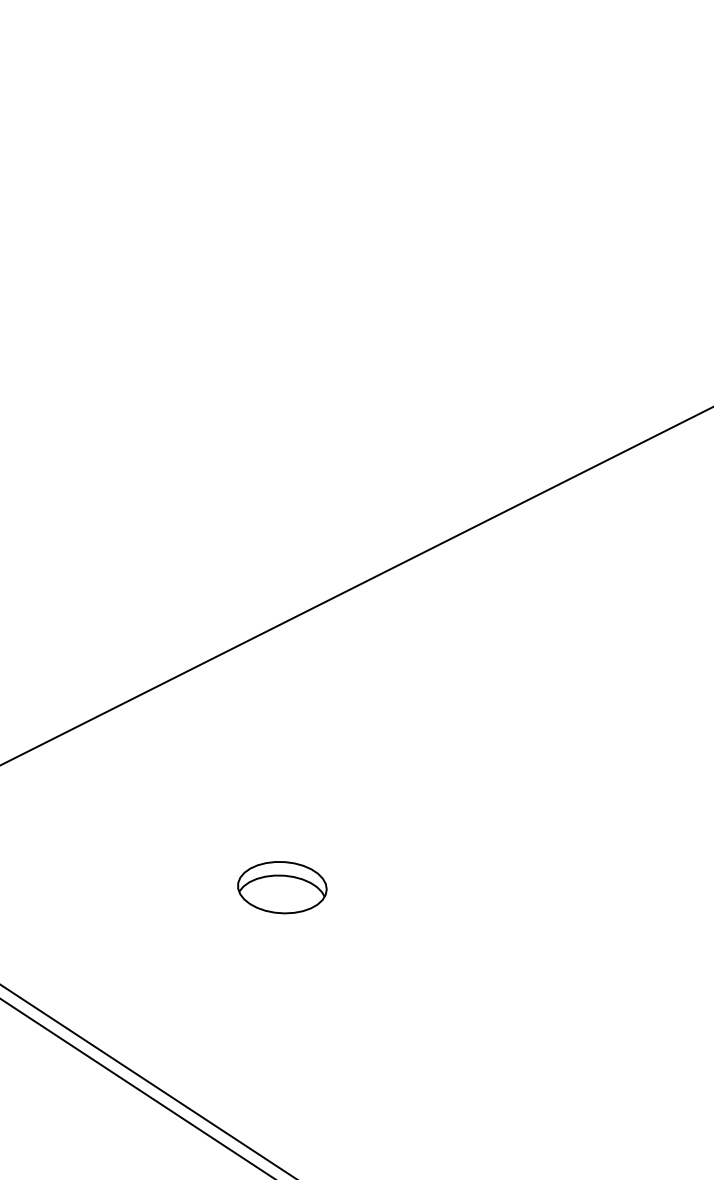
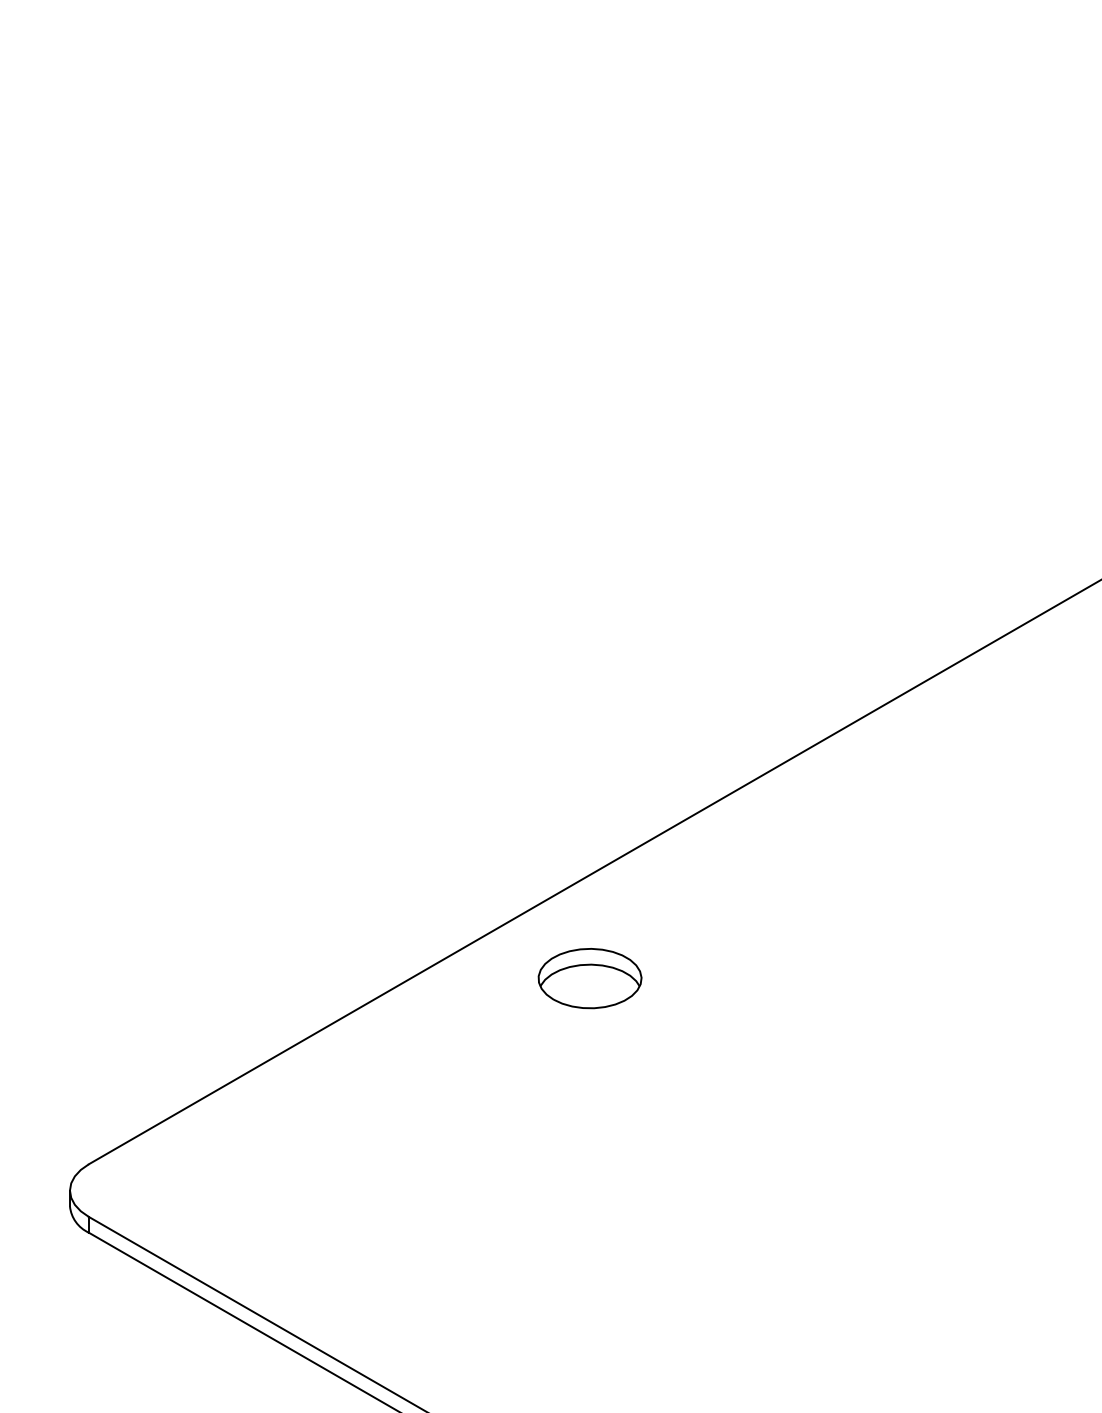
part: (281, 887) -> (589, 978), moved

